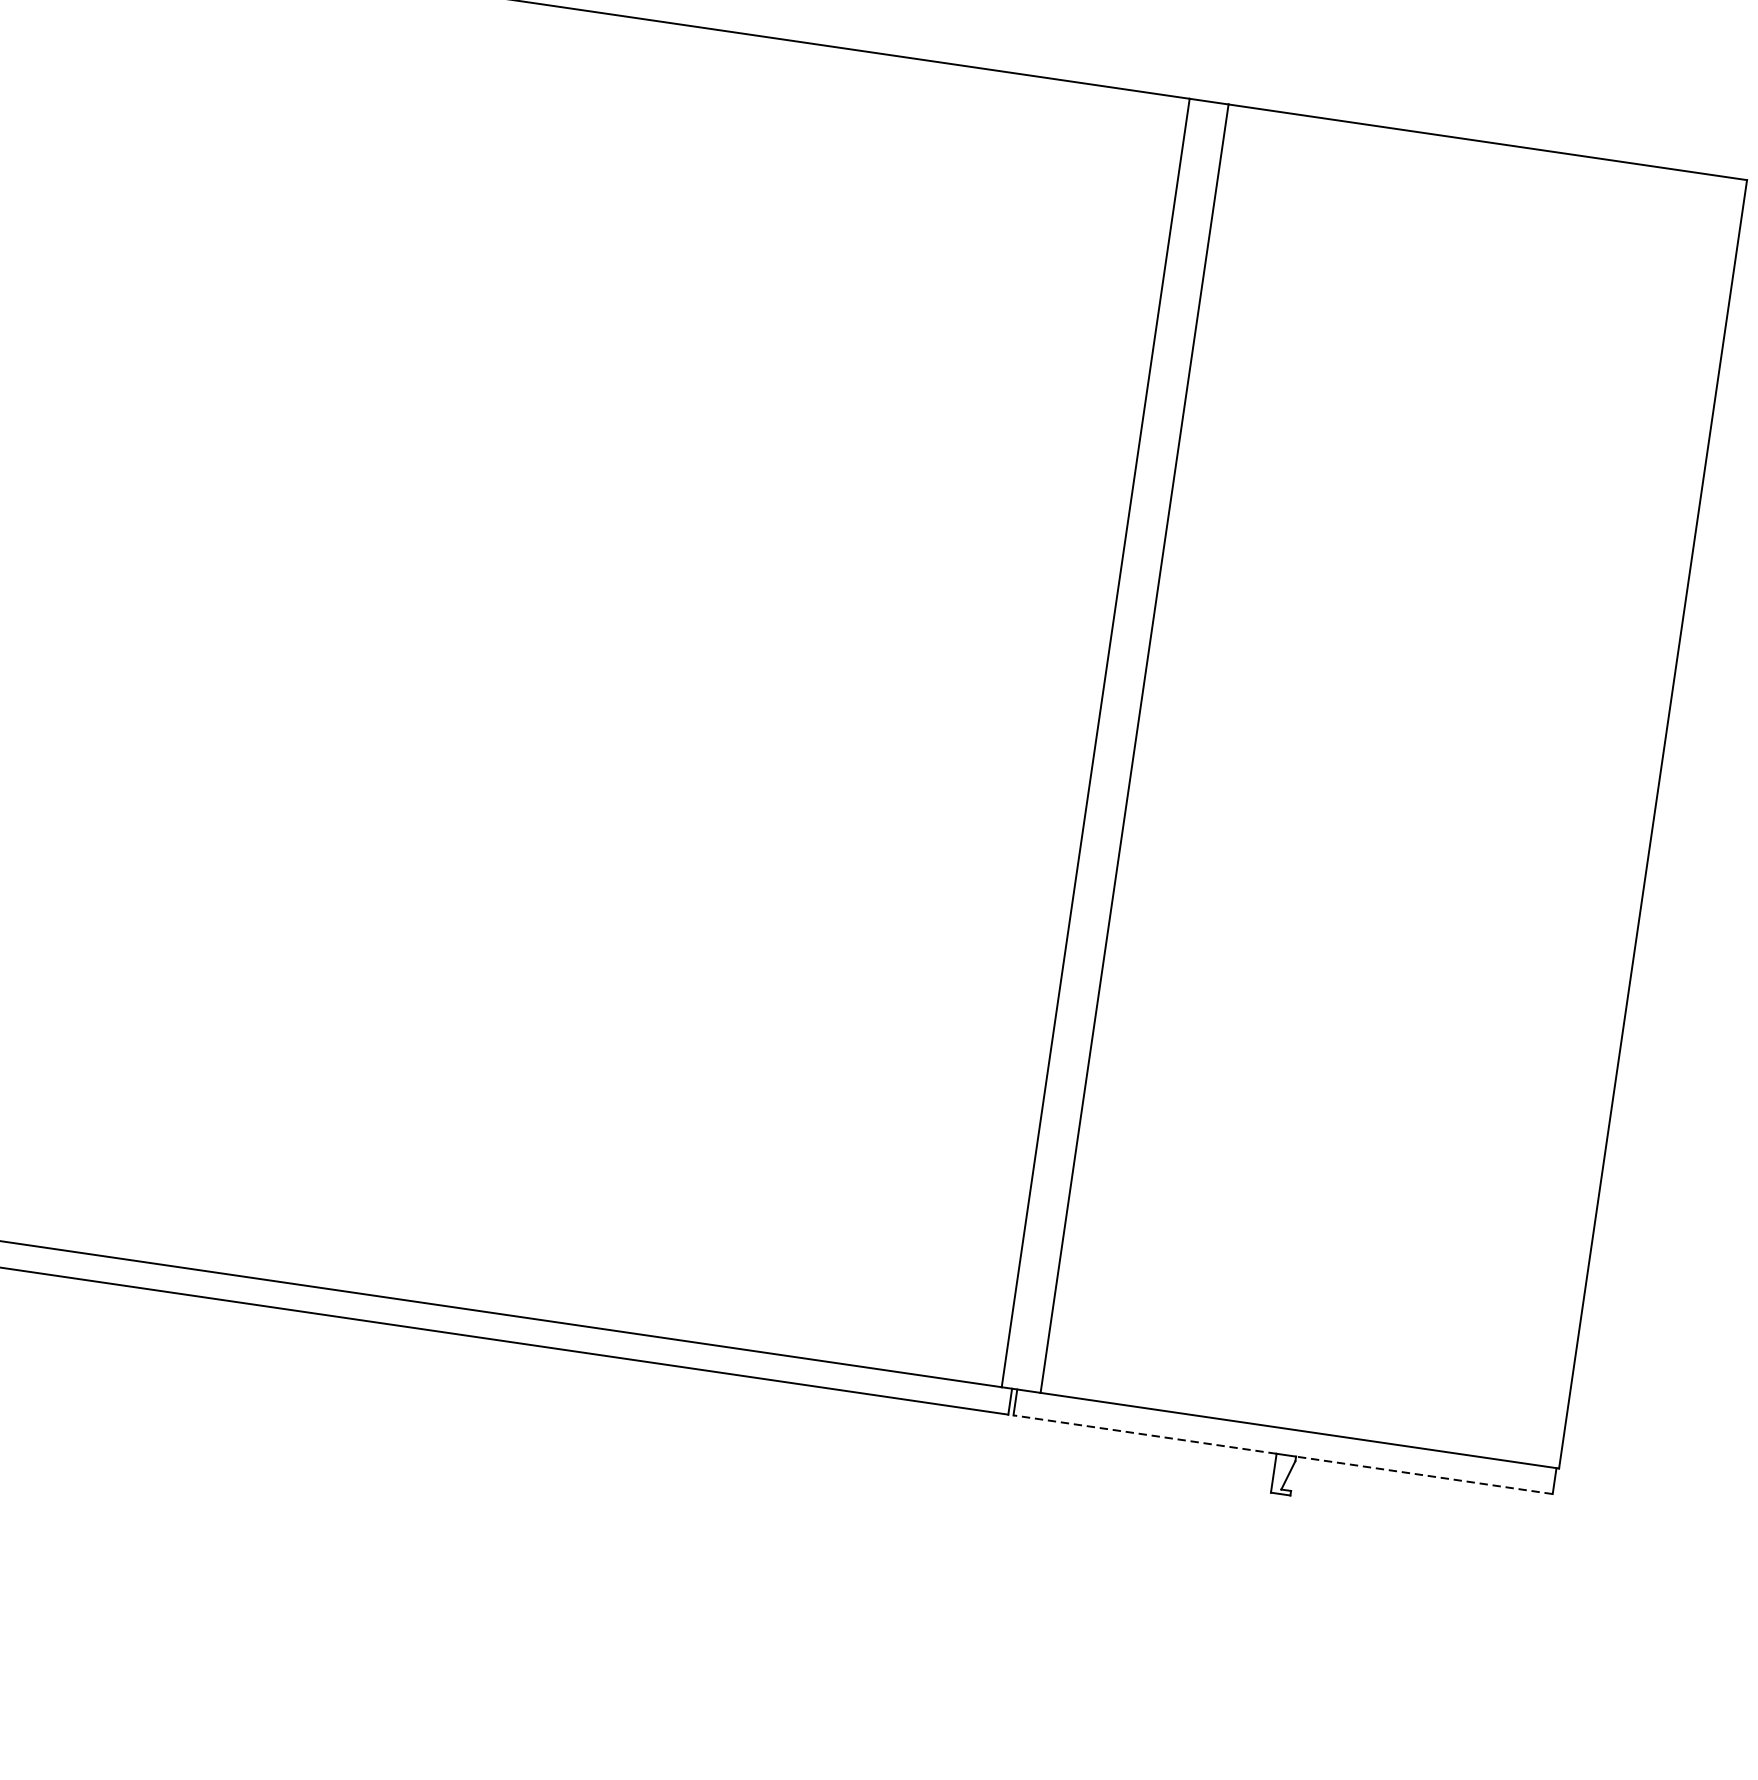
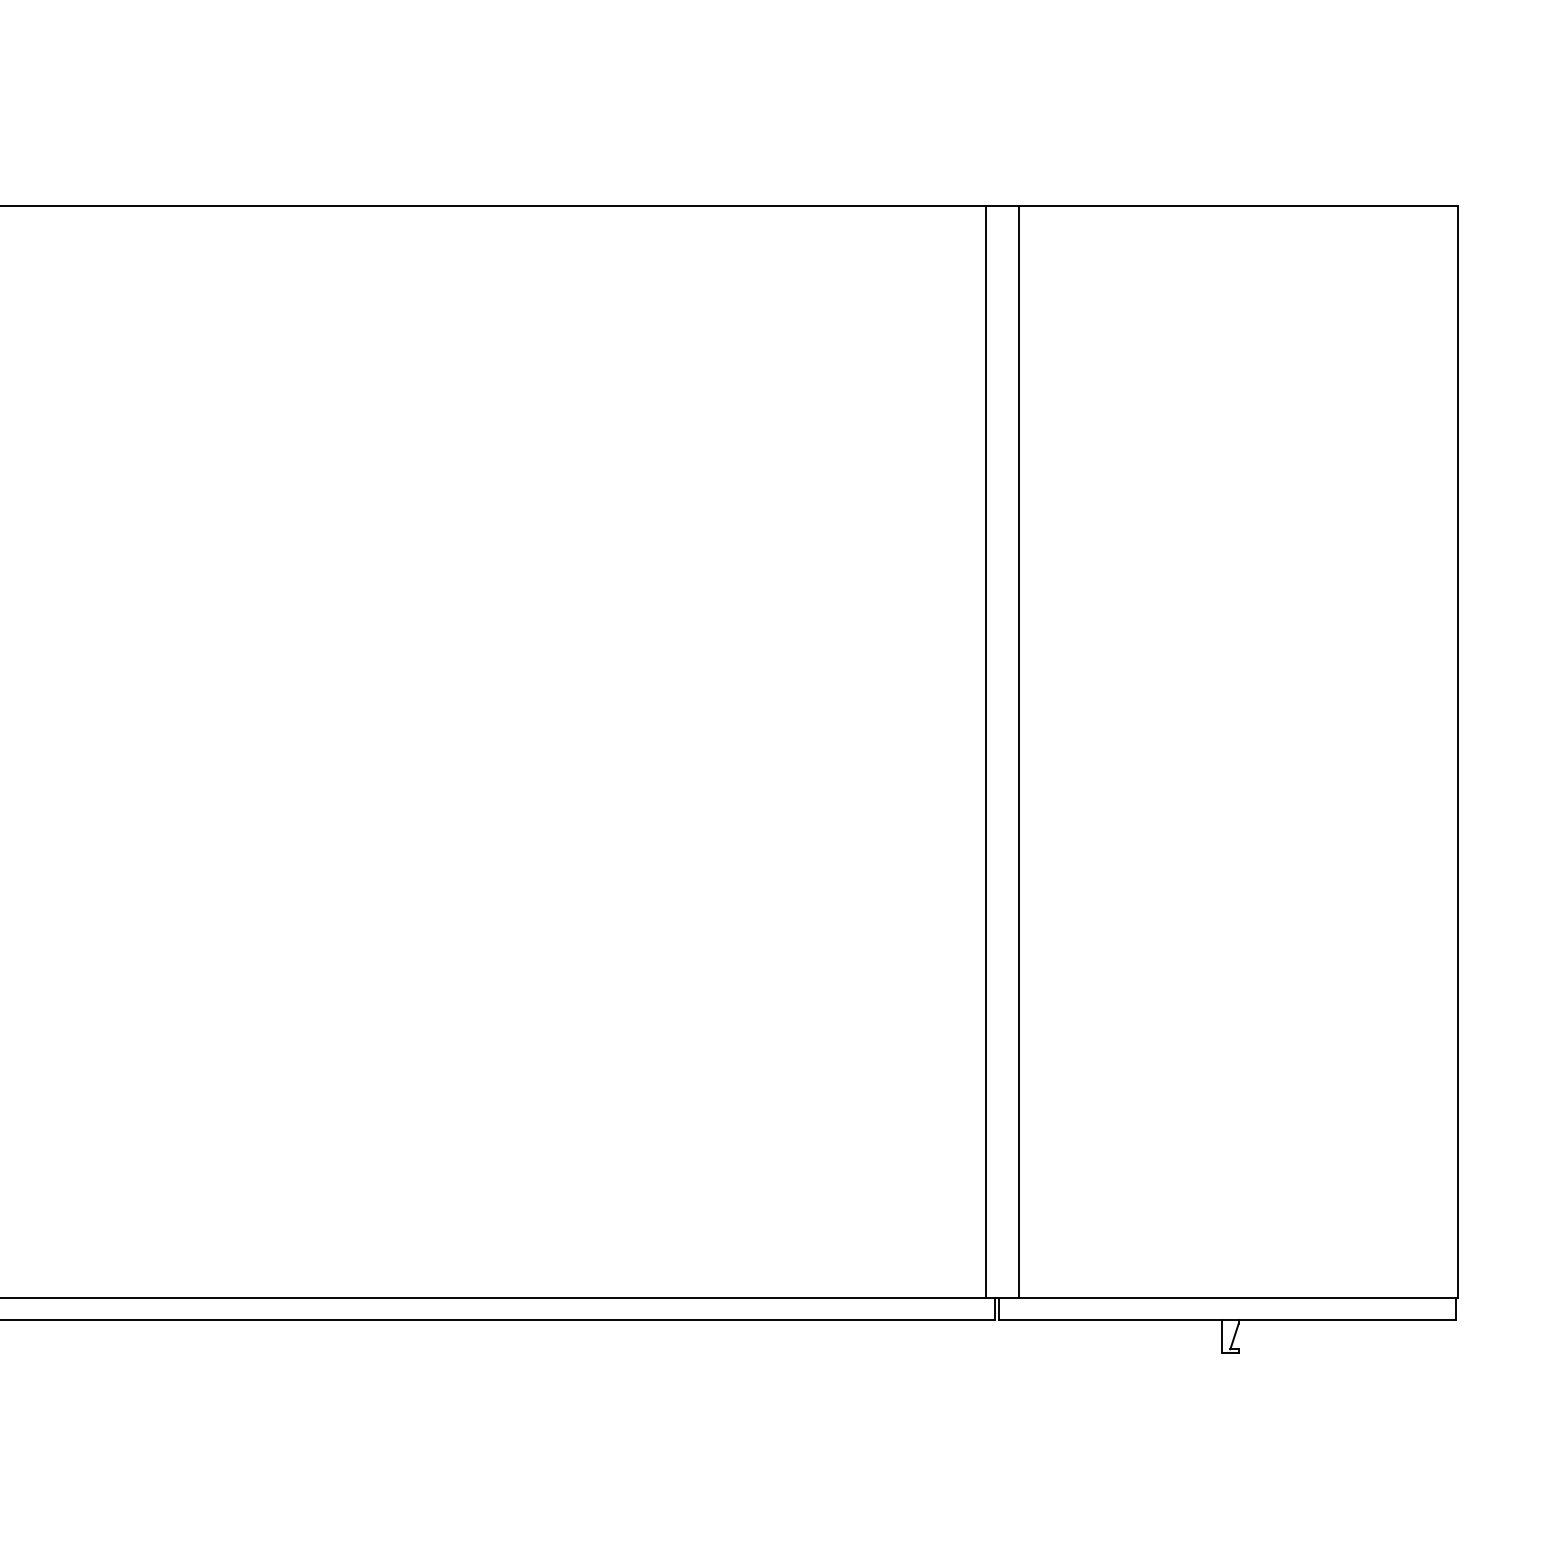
line: (1144, 1434) -> (1110, 1320), dashed -> solid
line: (1424, 1475) -> (1347, 1320), dashed -> solid

